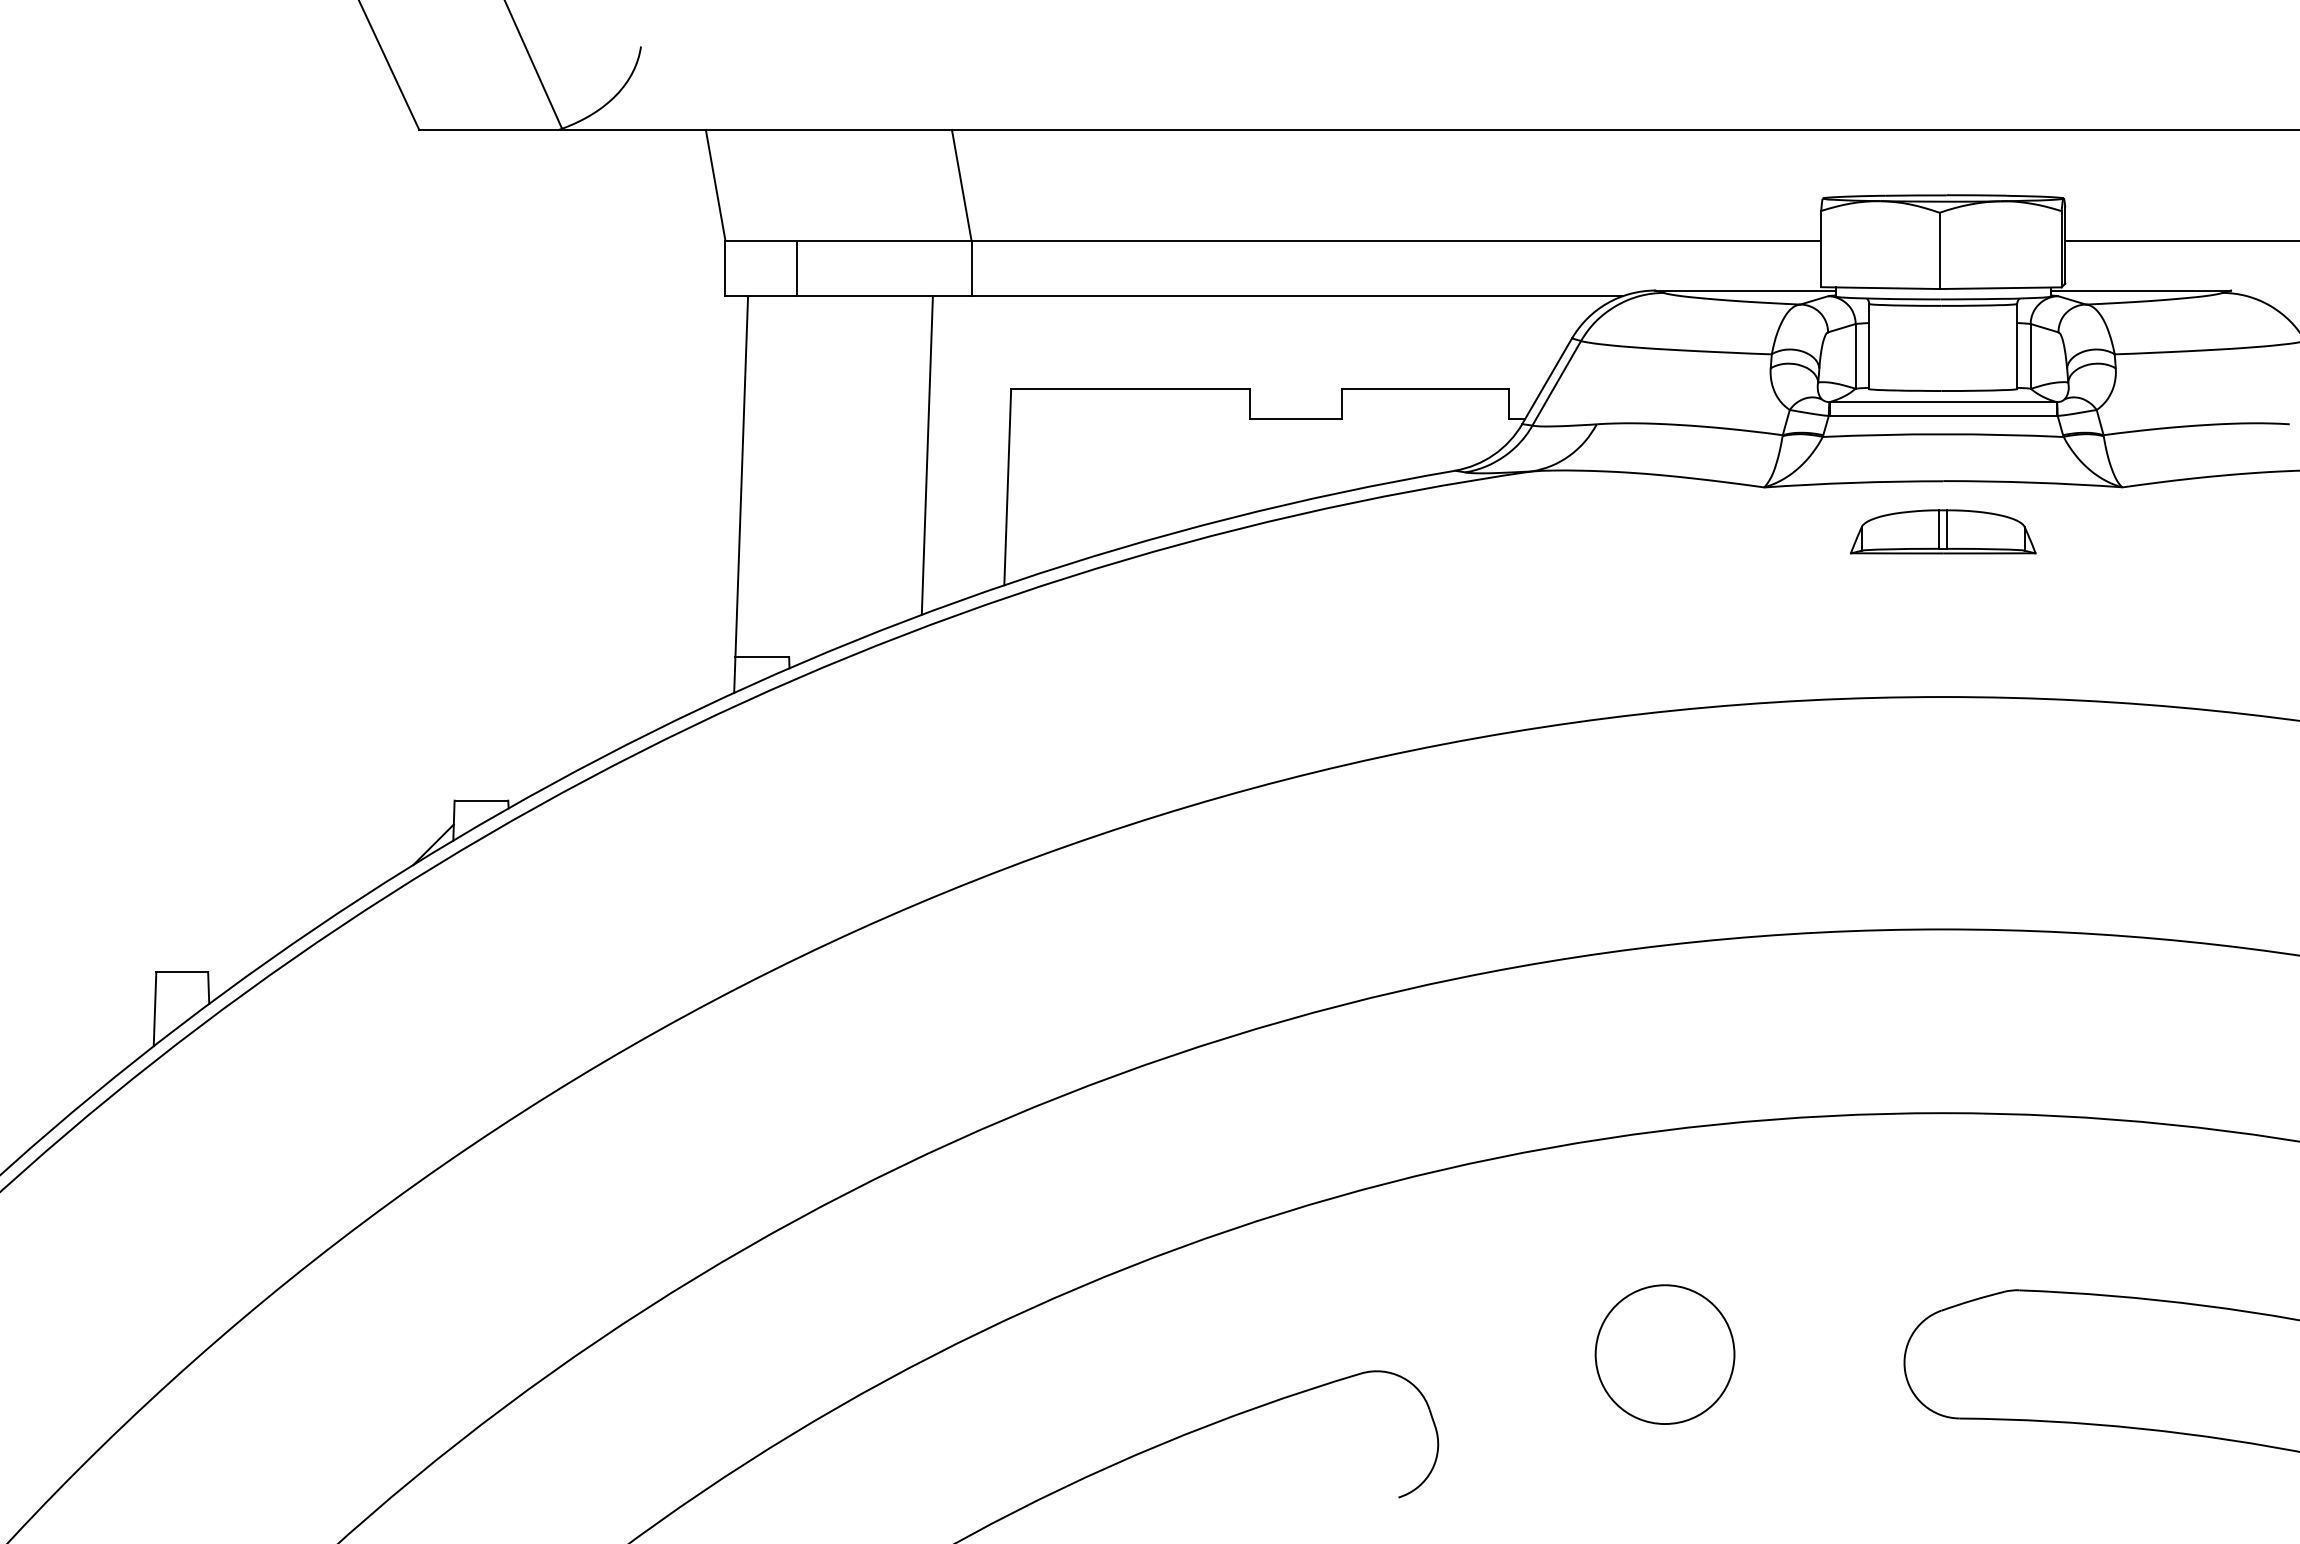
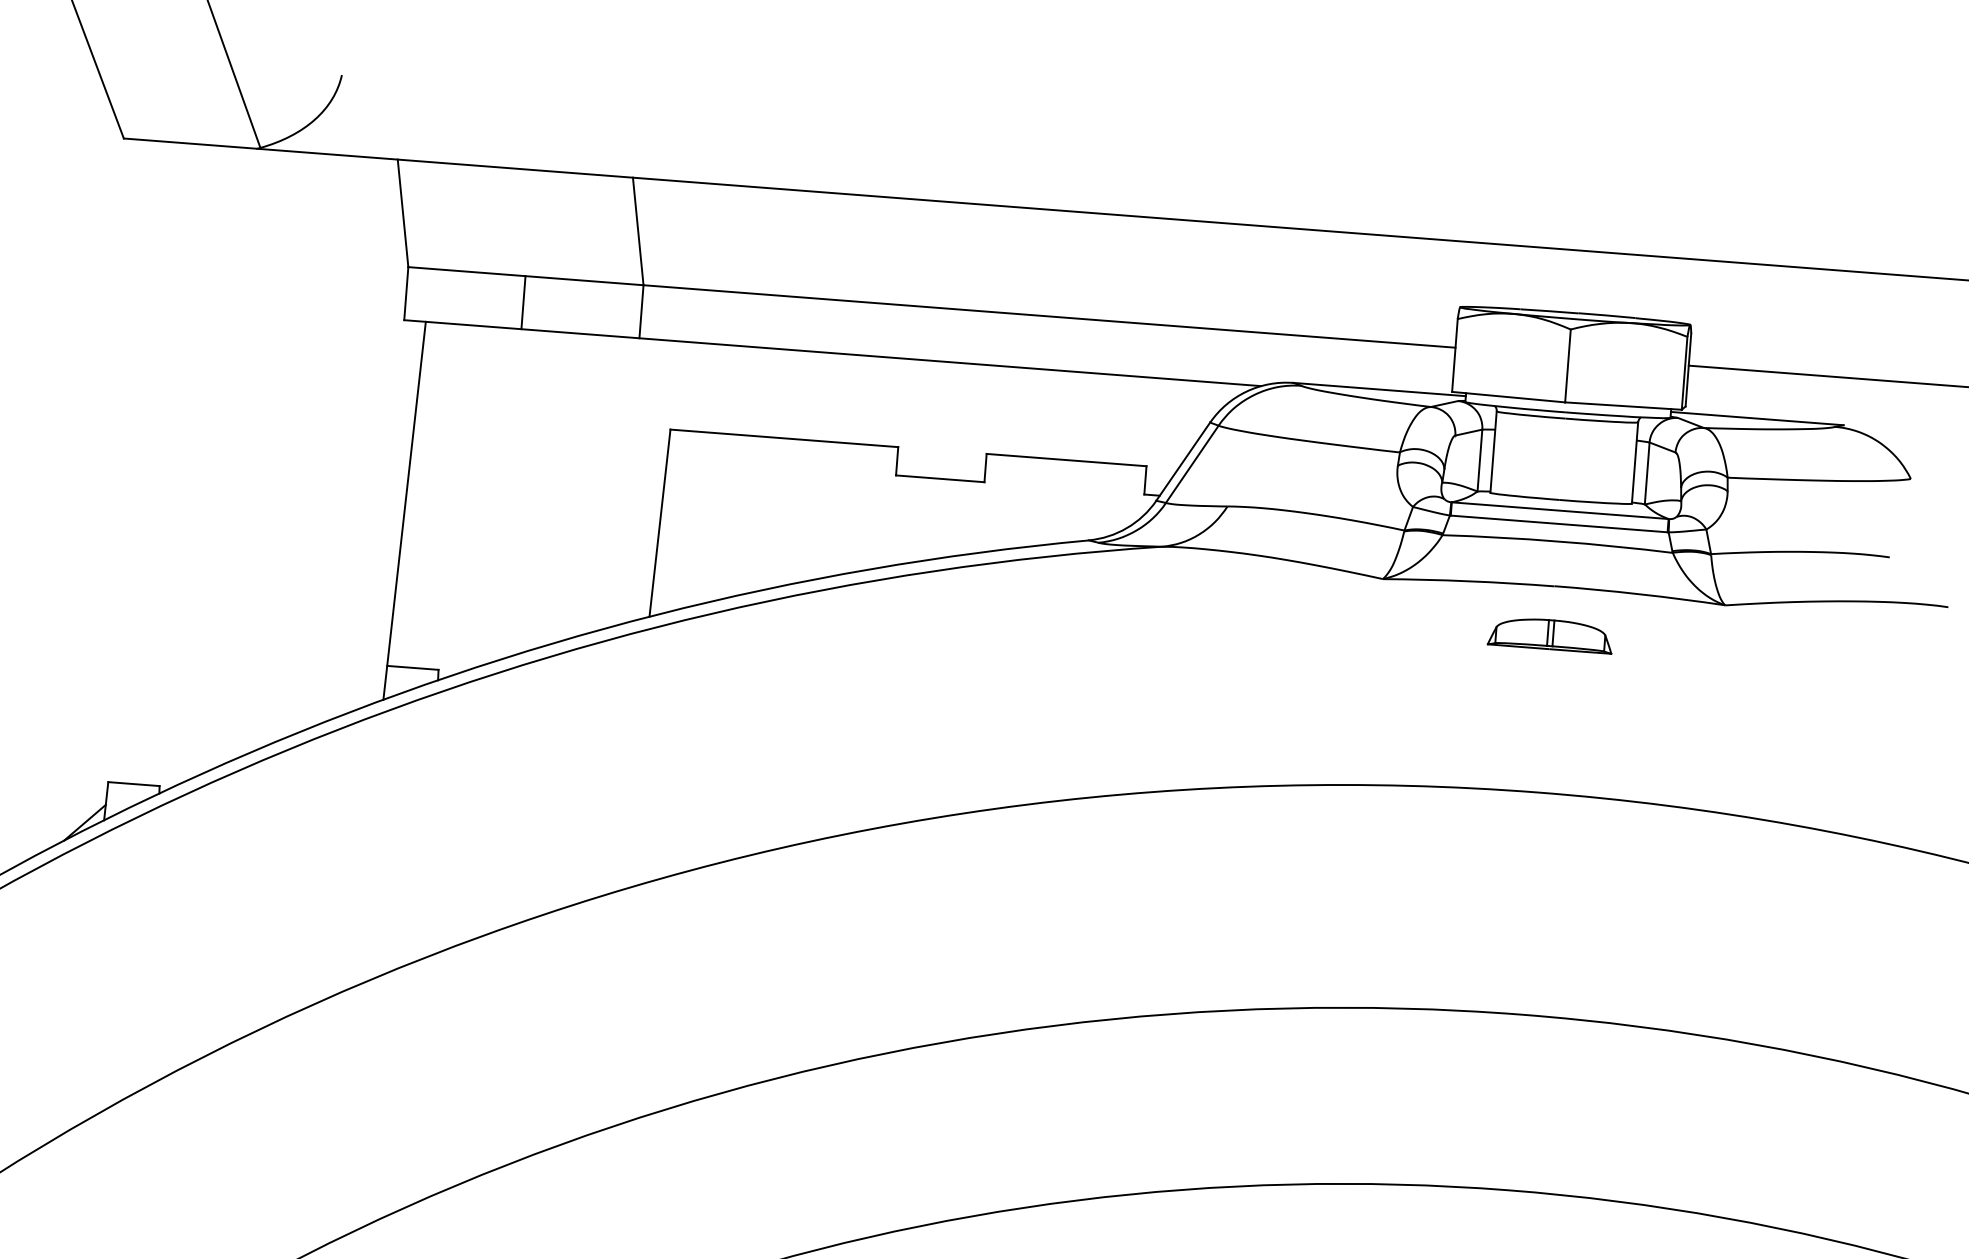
line: (797, 268) -> (523, 302), moved
line: (926, 455) -> (584, 486), removed
part: (1942, 531) -> (1550, 634), size x0.7

